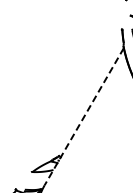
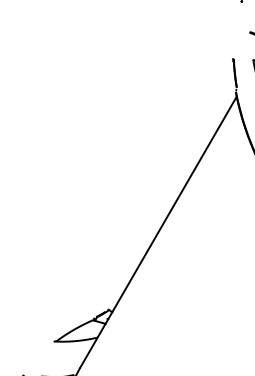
line: (83, 117) -> (157, 233), dashed -> solid

